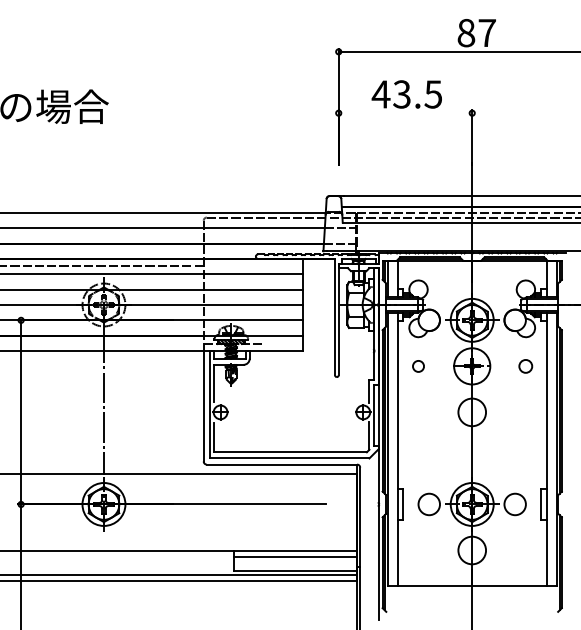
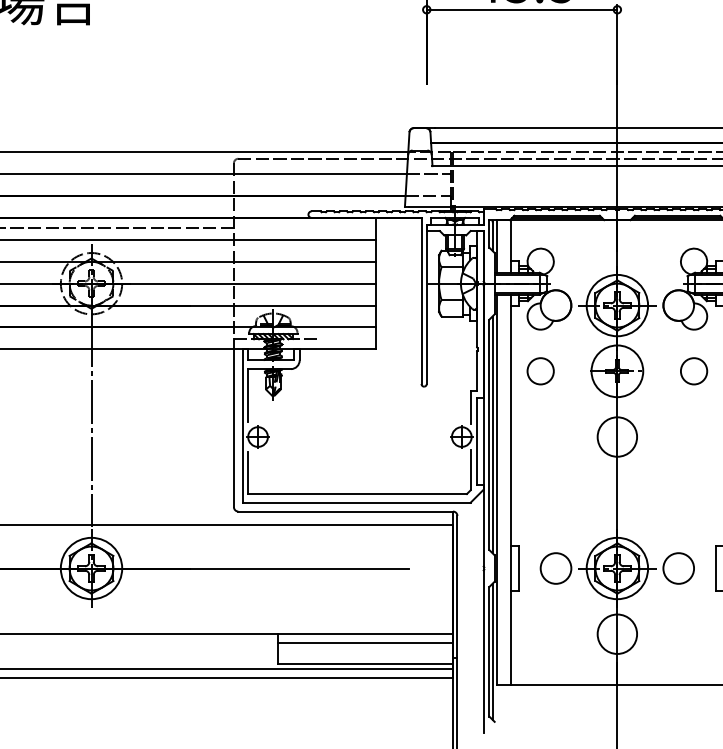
line: (405, 113) -> (522, 10), added
circle: (418, 366) -> (540, 371), size x1.67
circle: (525, 366) -> (693, 371), size x1.43

